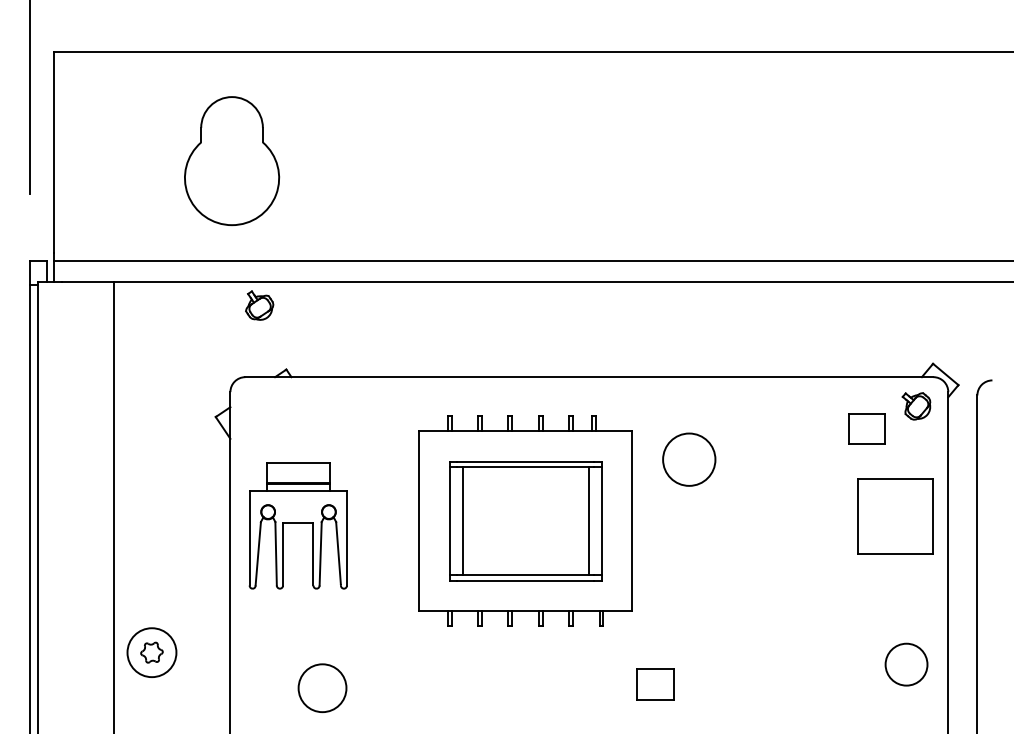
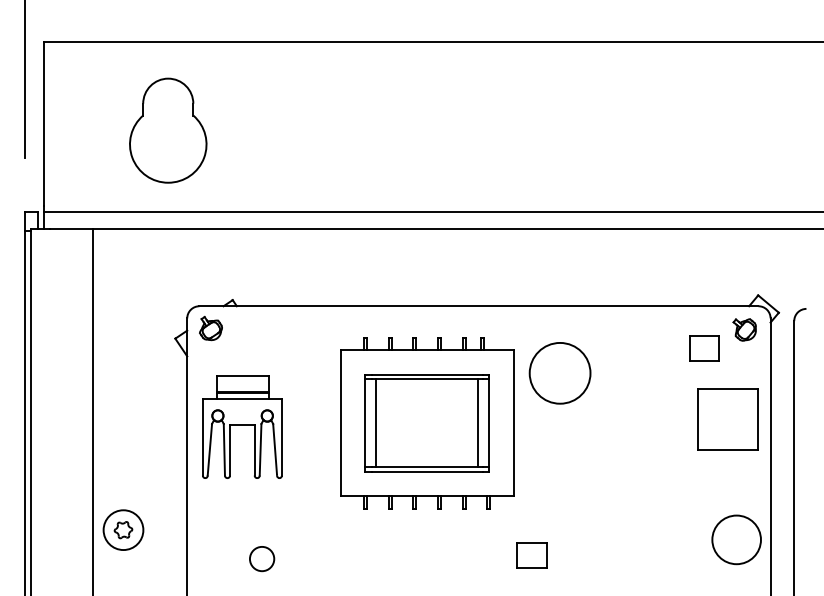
part: (232, 161) -> (168, 131), moved
part: (259, 305) -> (210, 328), moved
circle: (688, 459) -> (559, 373), size x1.43
circle: (906, 664) -> (736, 539), size x1.43
circle: (322, 688) -> (262, 559), size x0.62

